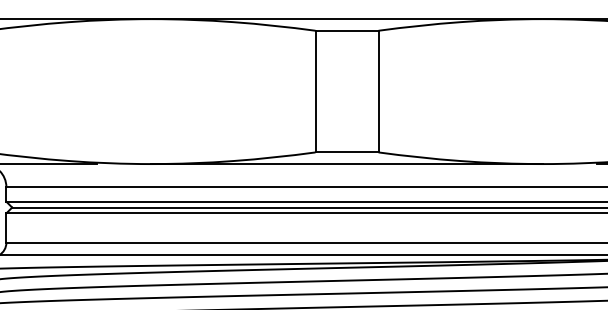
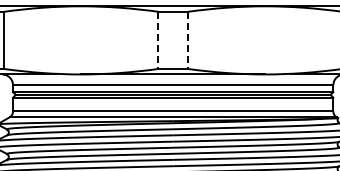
line: (315, 91) -> (158, 40), solid -> dashed
line: (379, 91) -> (188, 40), solid -> dashed

